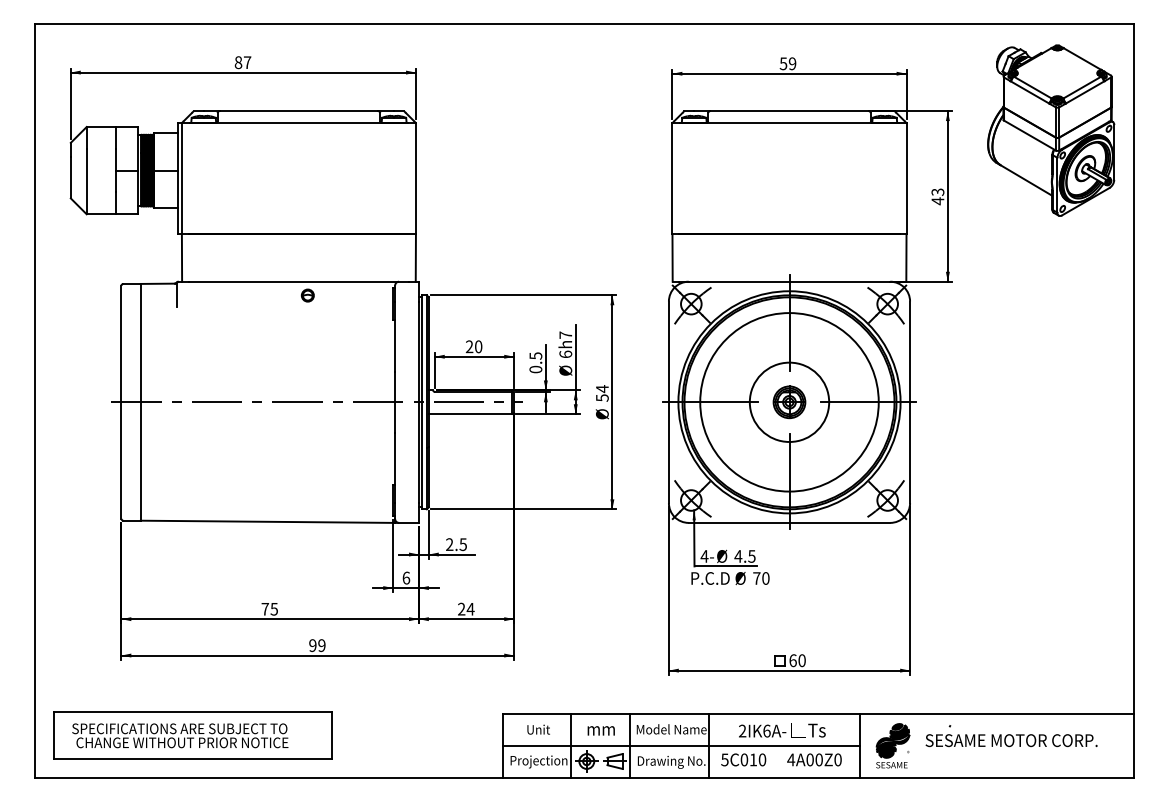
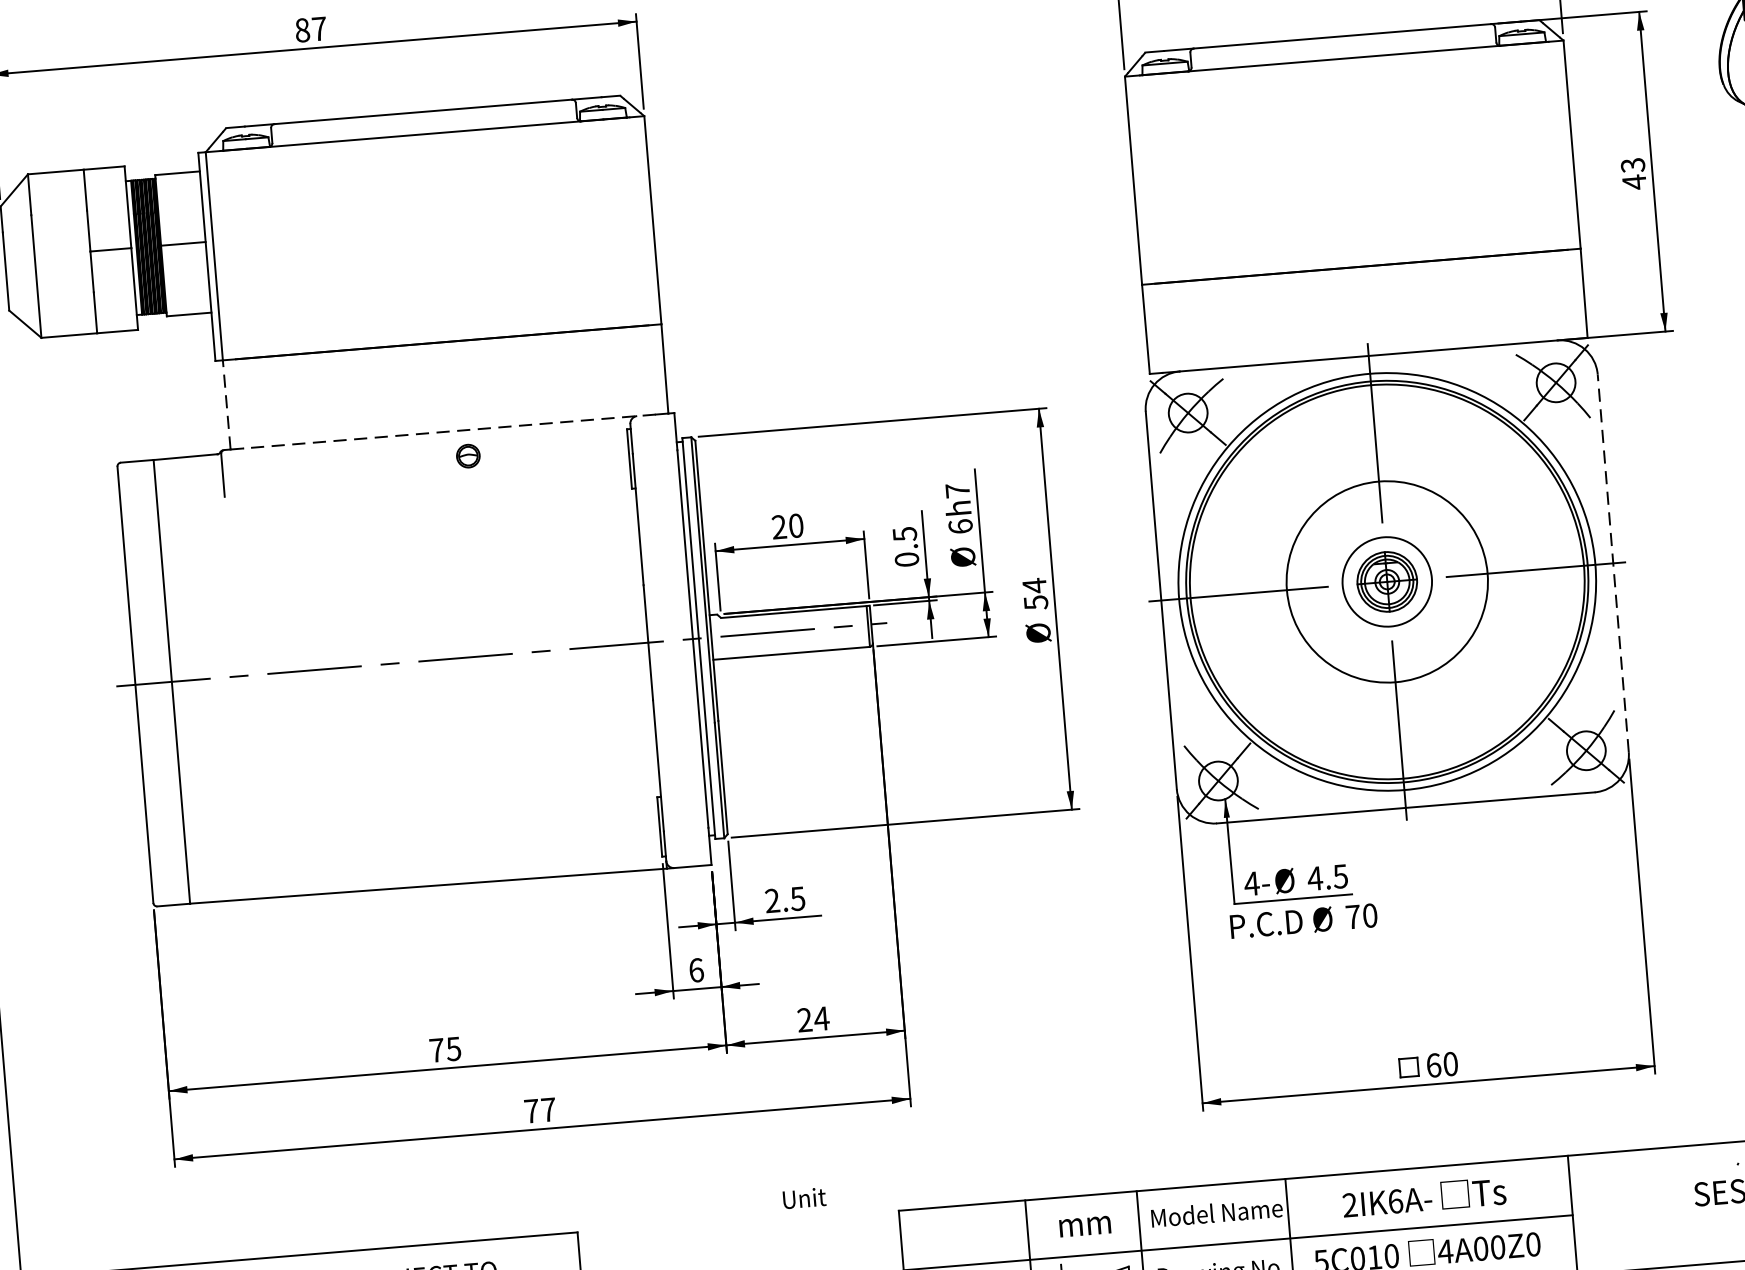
line: (182, 257) -> (227, 404), solid -> dashed
line: (298, 281) -> (448, 431), solid -> dashed
circle: (789, 401) -> (1387, 580), size x0.6
circle: (789, 402) -> (1387, 582), size x0.6
line: (910, 402) -> (1614, 563), solid -> dashed
text: (317, 645) -> (540, 1110), 99 -> 77
text: (538, 729) -> (804, 1198), moved
part: (892, 745) -> (1633, 1209), removed

